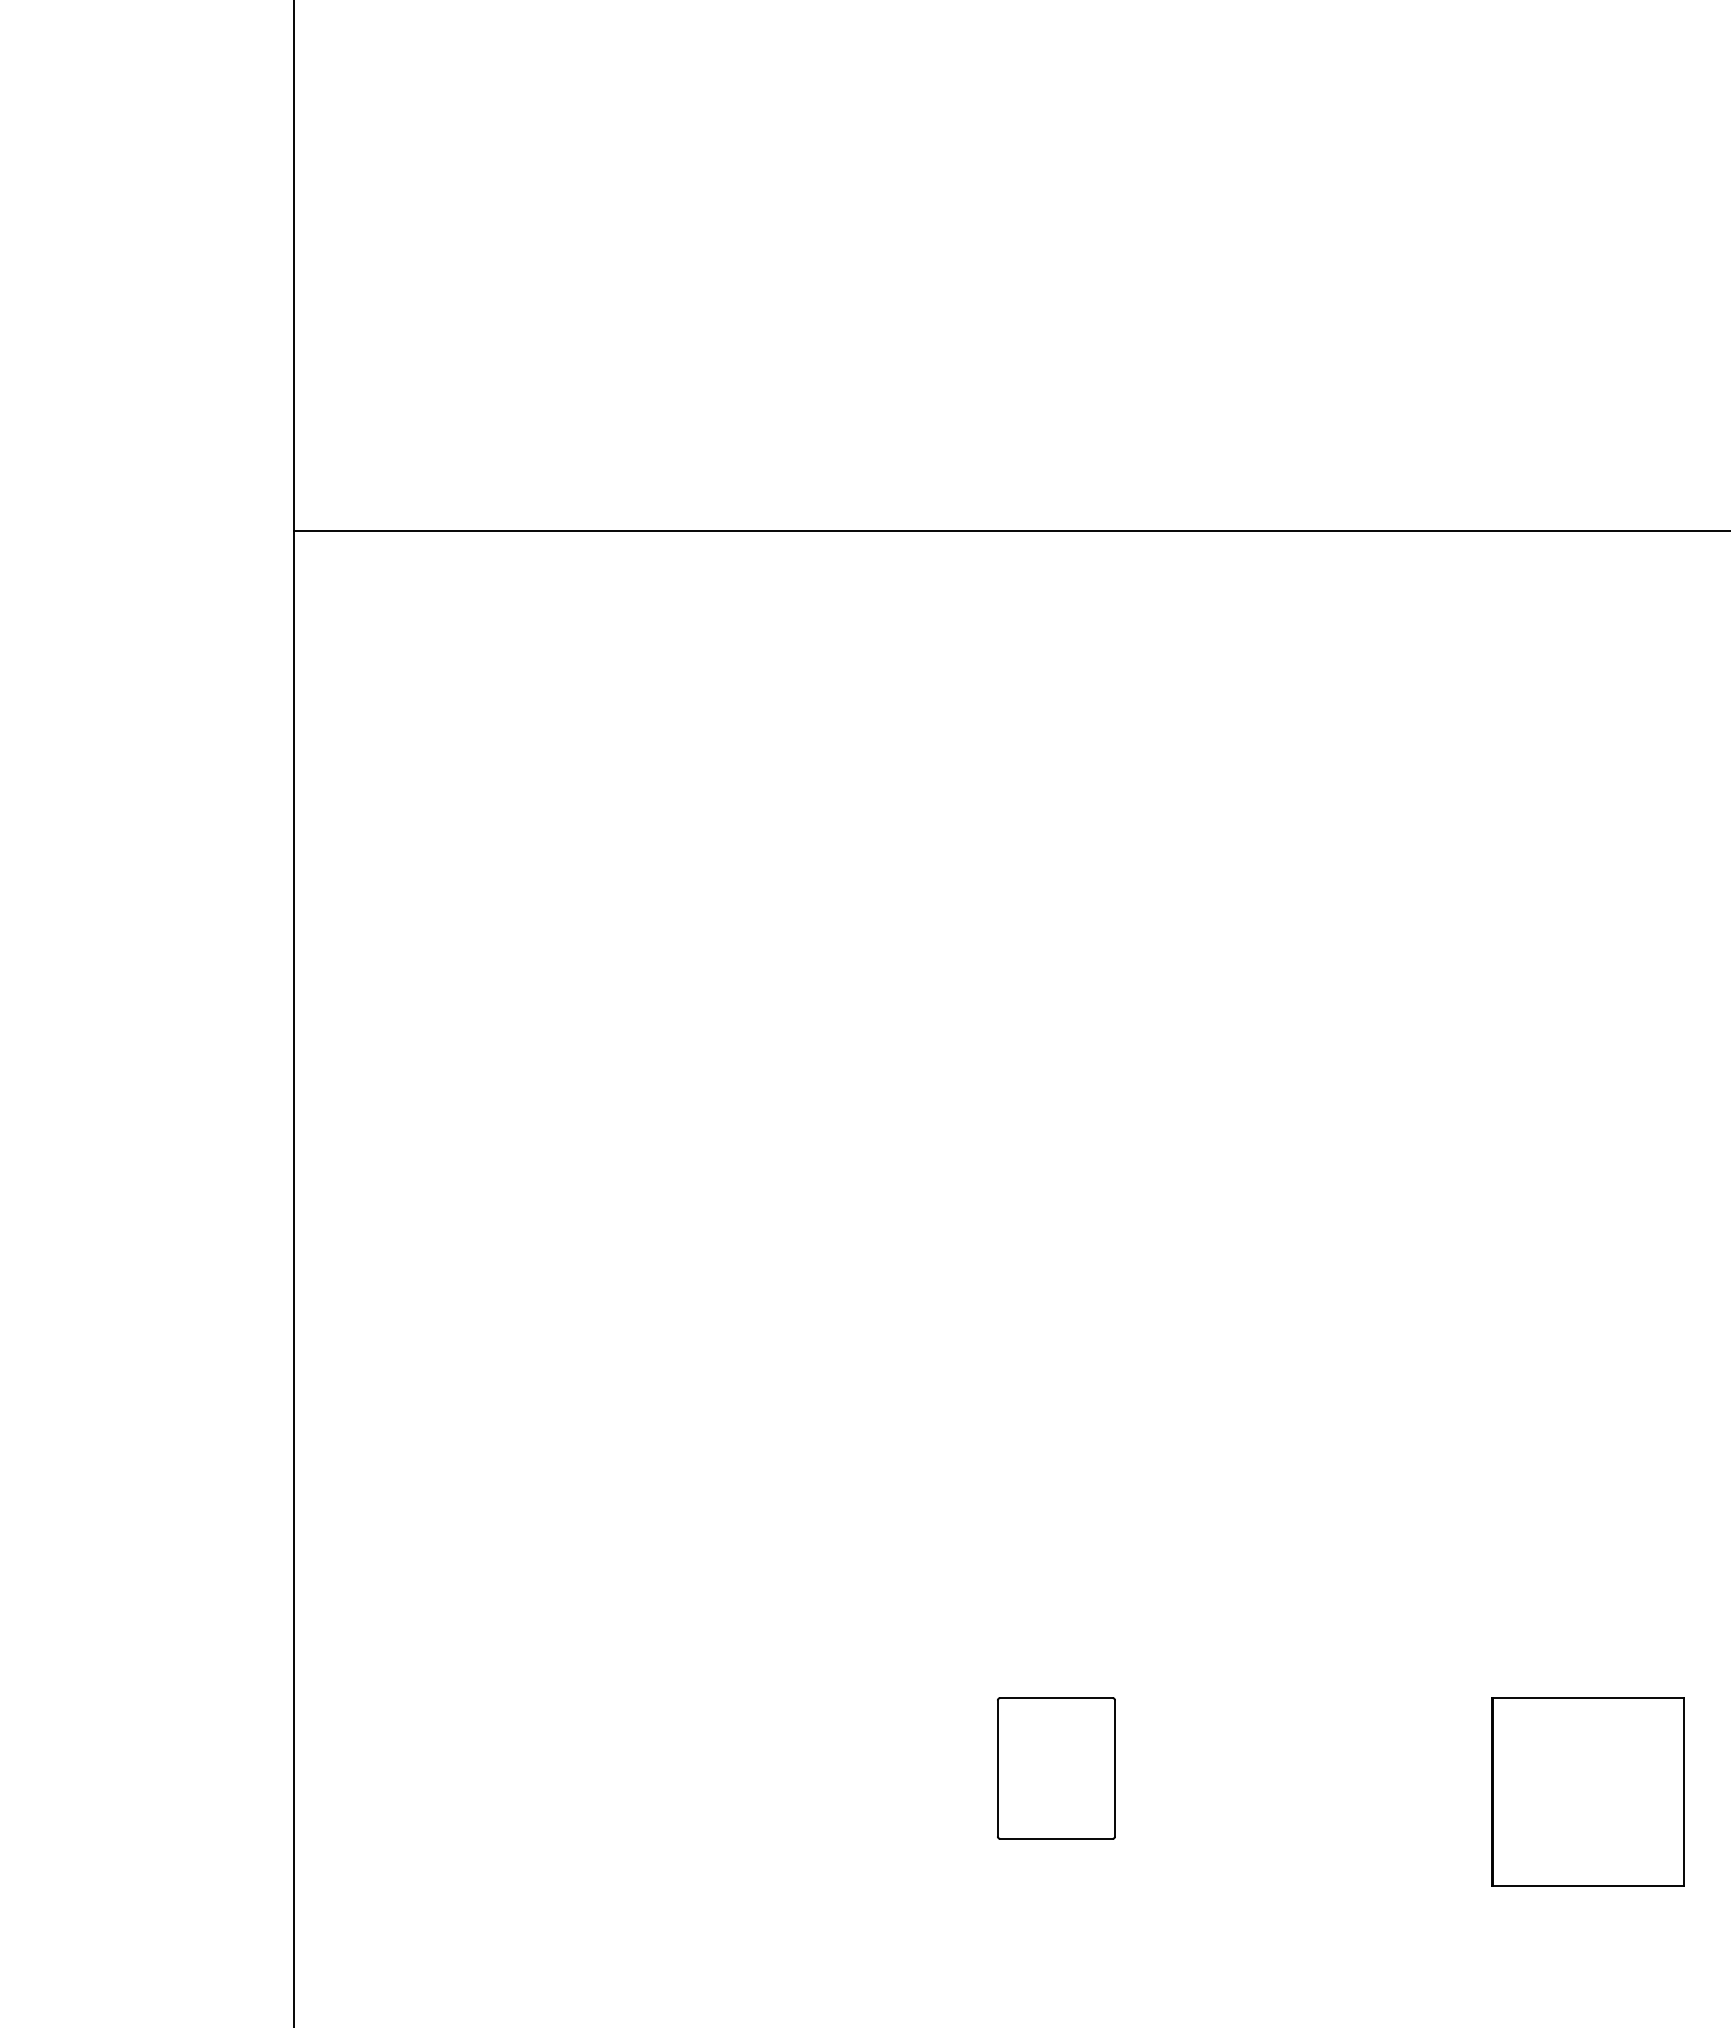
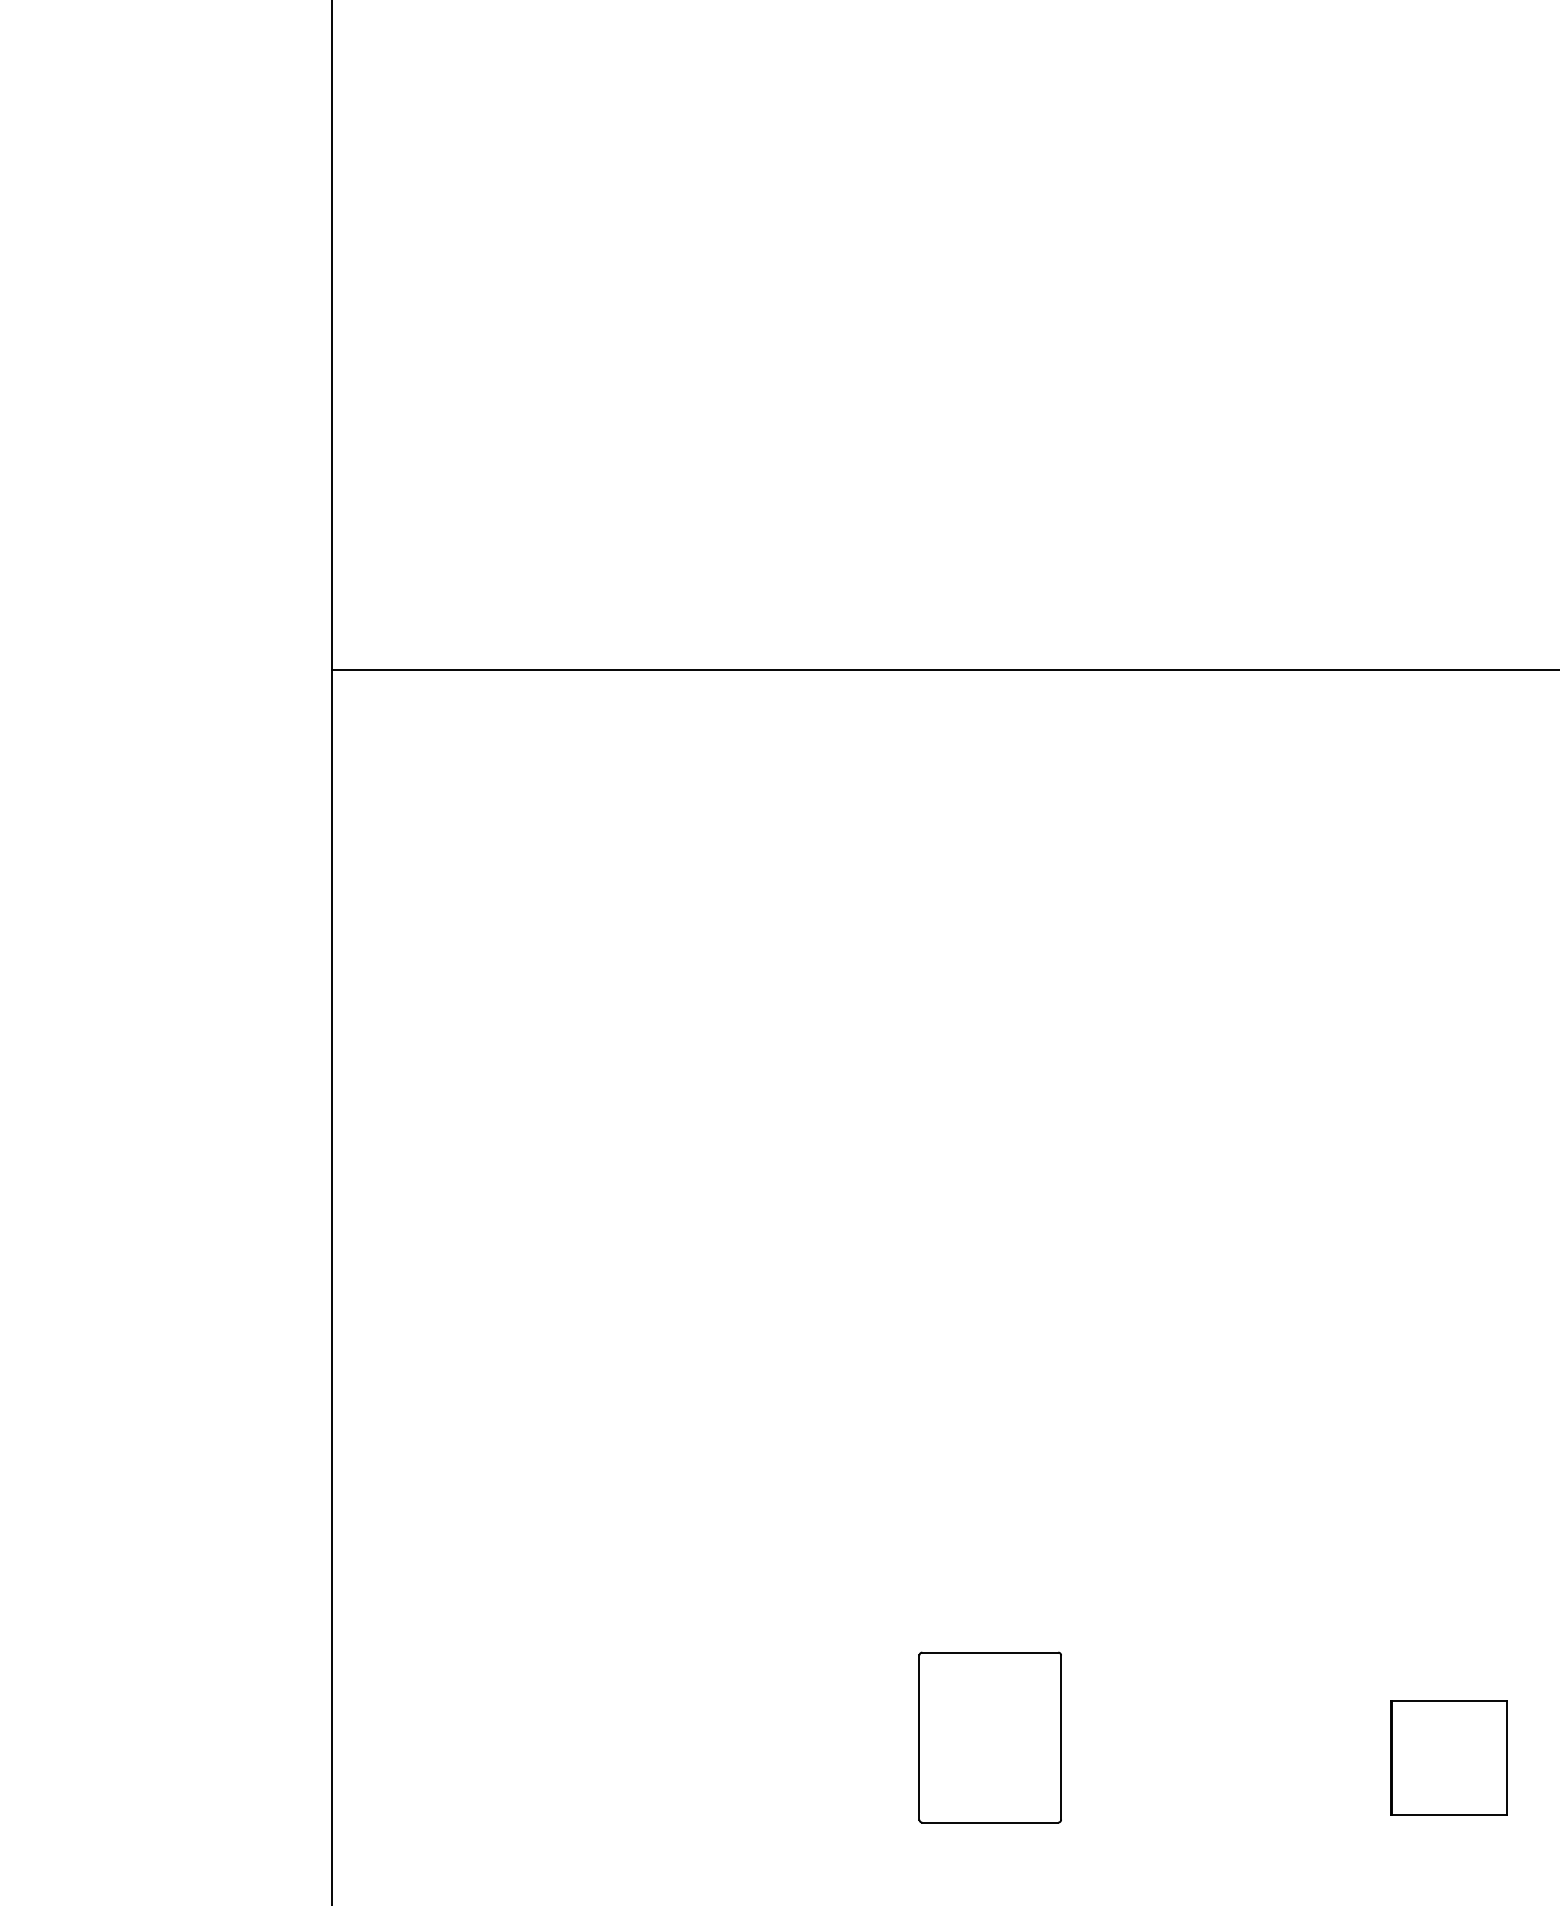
part: (1055, 1768) -> (989, 1737), size x1.4
part: (1587, 1791) -> (1448, 1757), size x0.7

